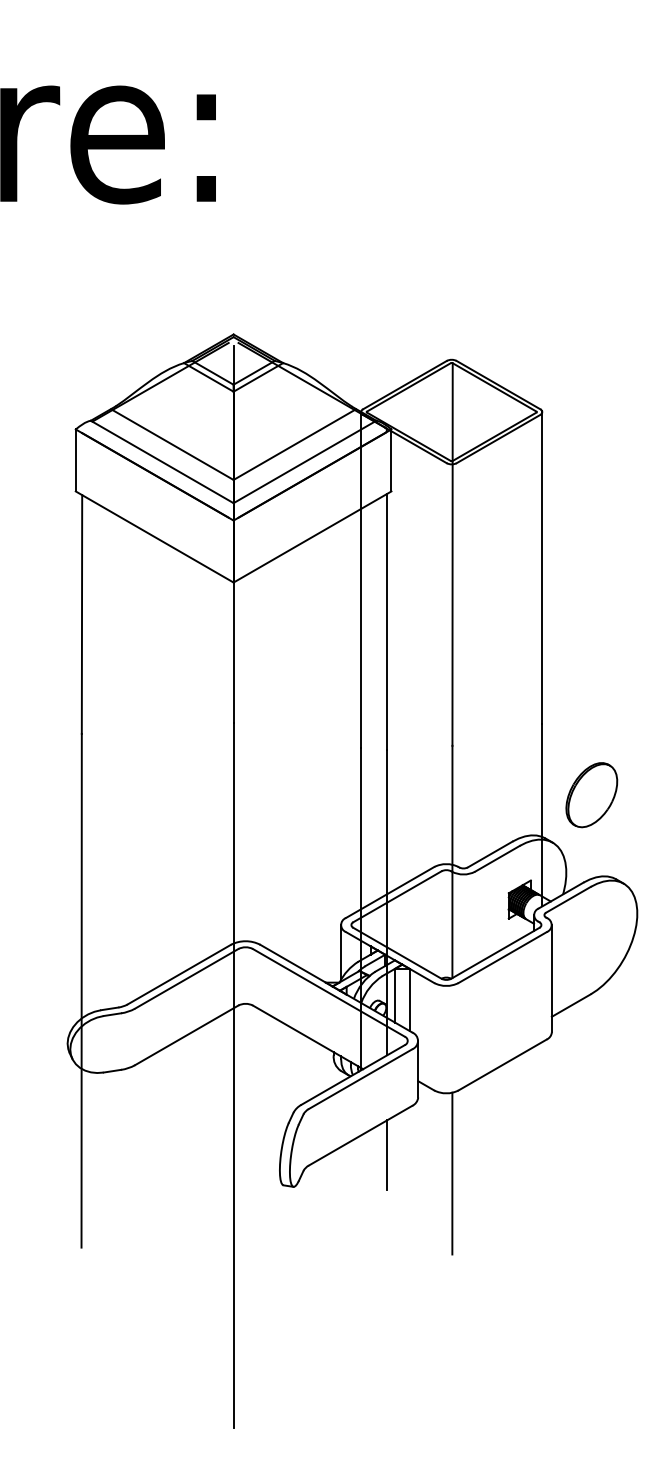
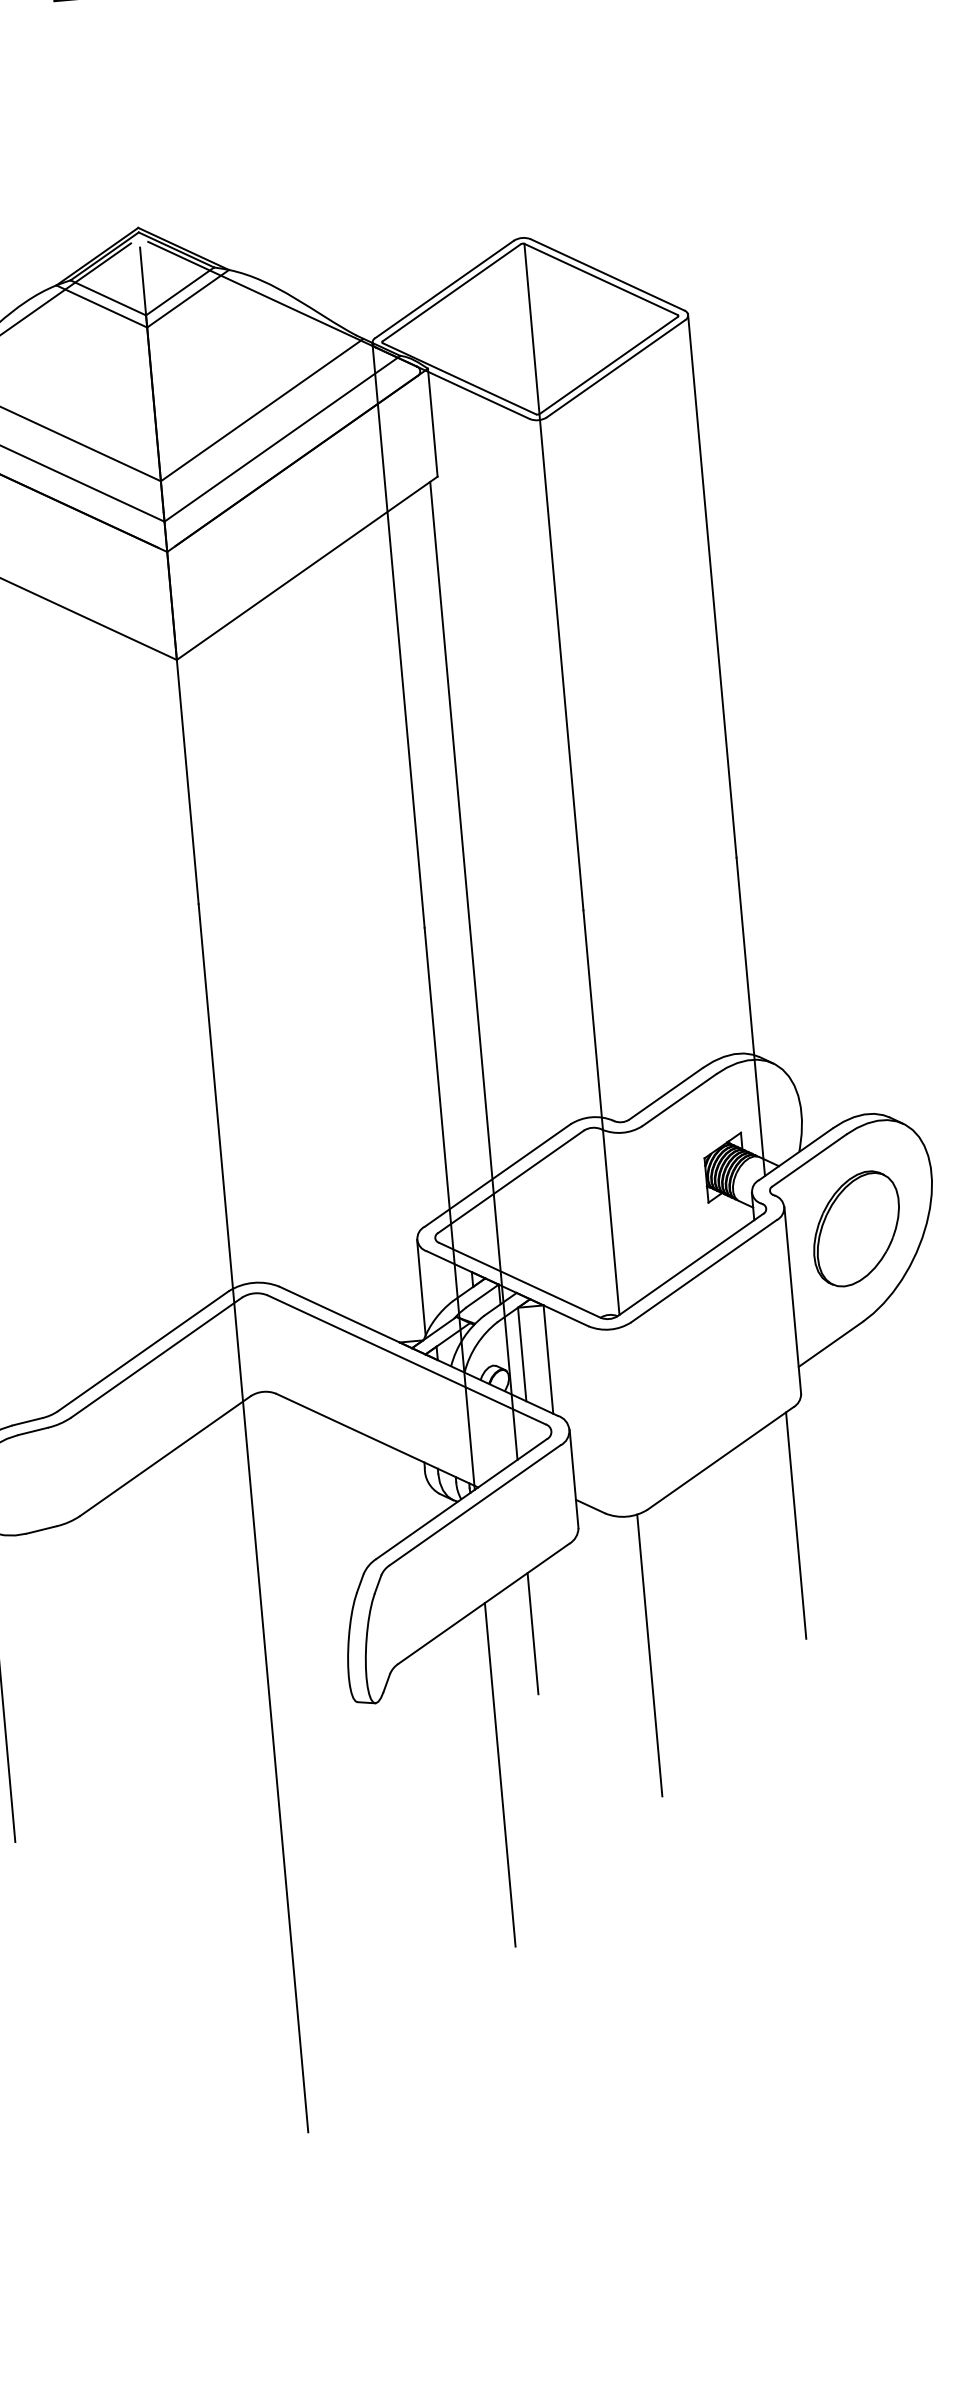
part: (591, 795) -> (856, 1229), moved
line: (542, 1107) -> (796, 1526), added
line: (361, 1233) -> (500, 1773), added

